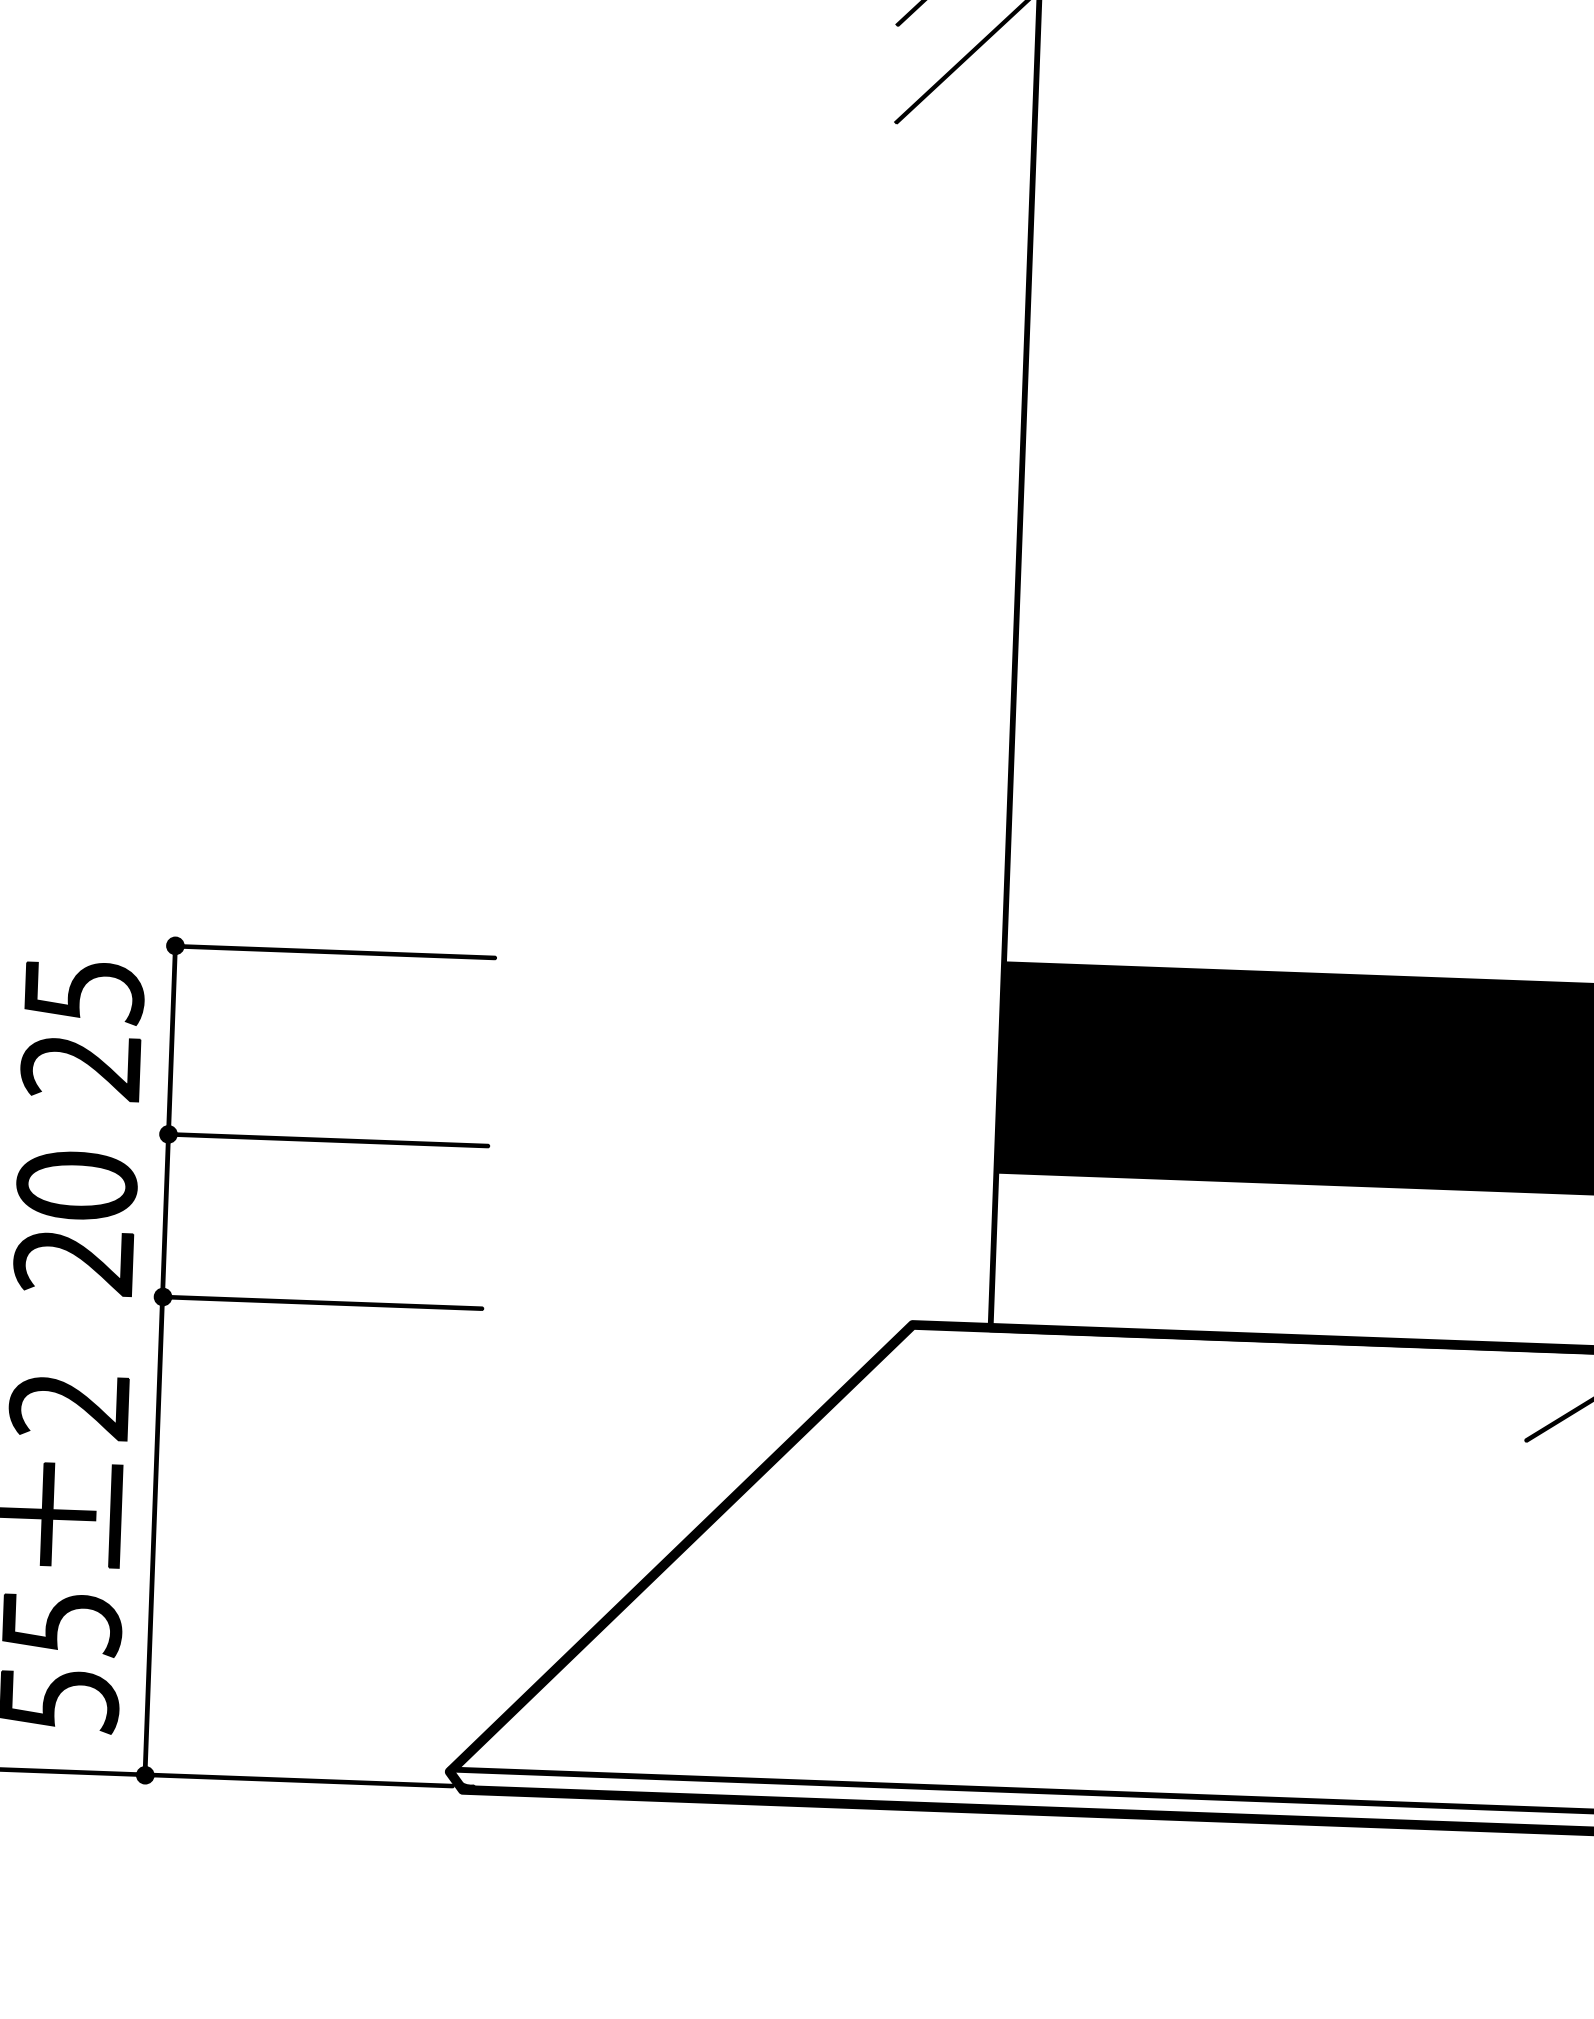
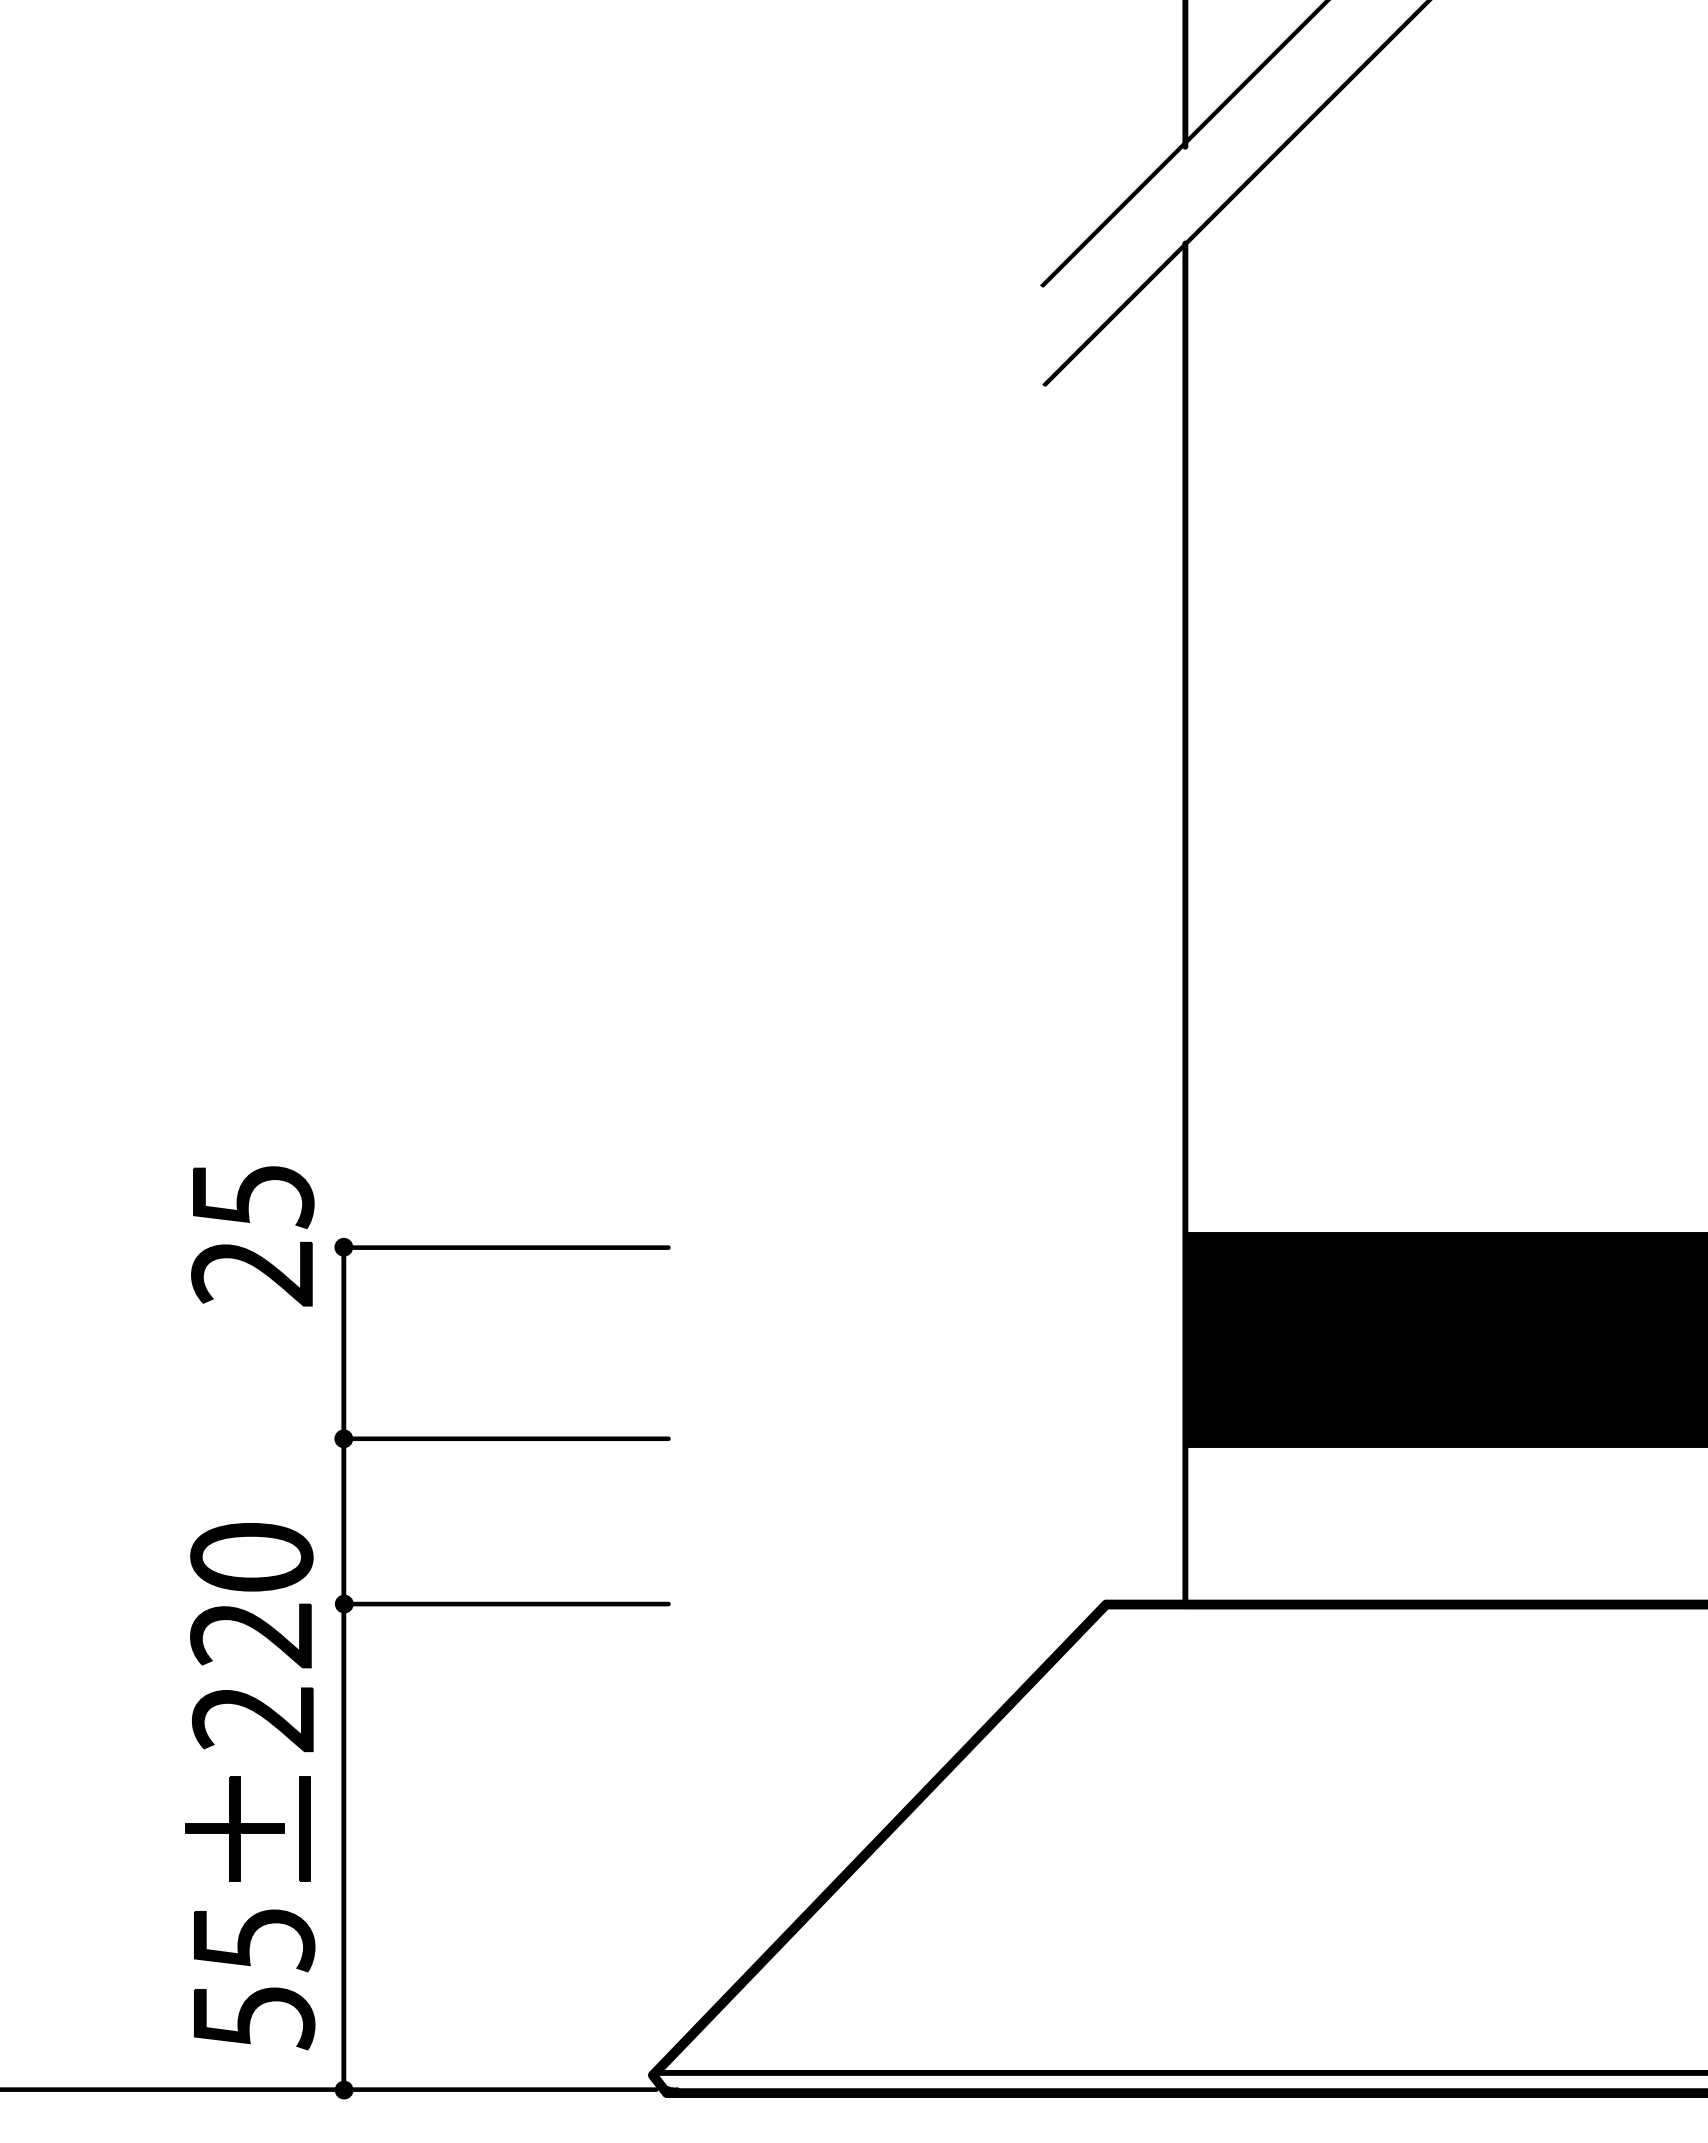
part: (75, 1042) -> (246, 1248), moved
part: (75, 1223) -> (251, 1595), moved

